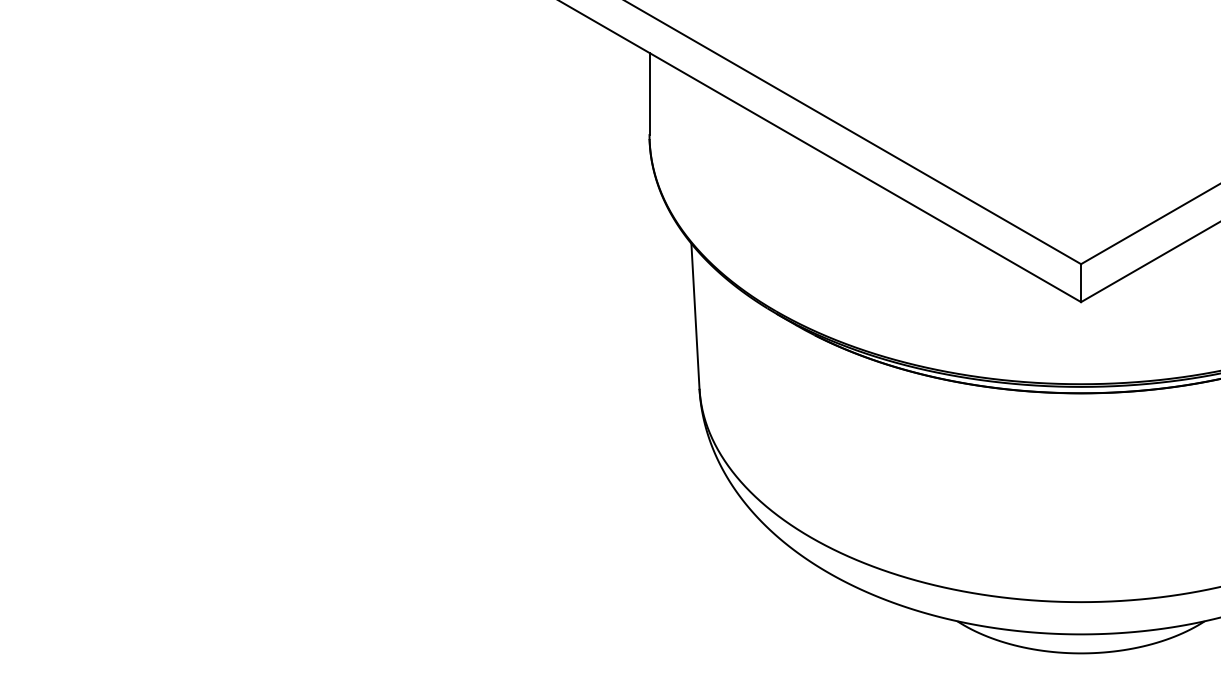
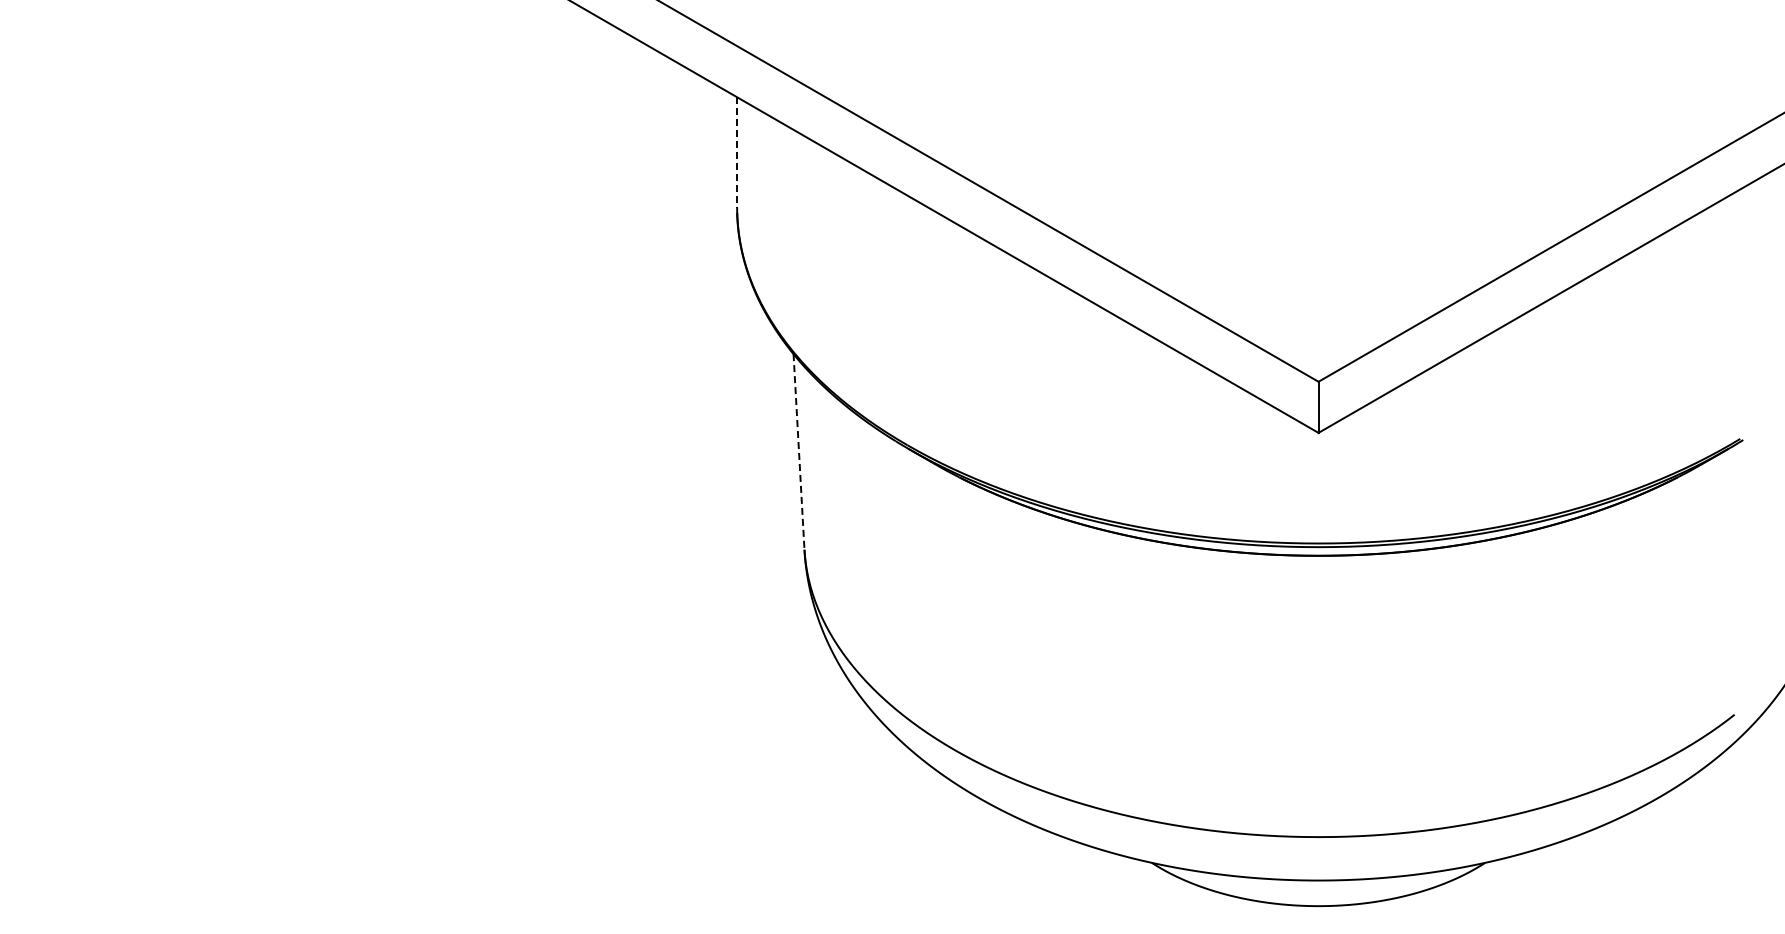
line: (649, 94) -> (737, 153), solid -> dashed
line: (695, 315) -> (799, 451), solid -> dashed

